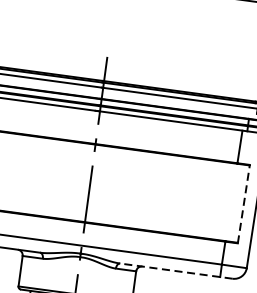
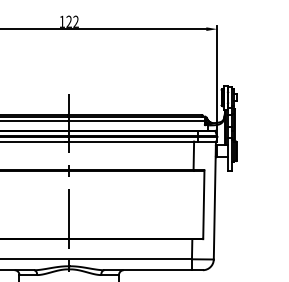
line: (243, 203) -> (203, 204), dashed -> solid
line: (176, 271) -> (153, 270), dashed -> solid

